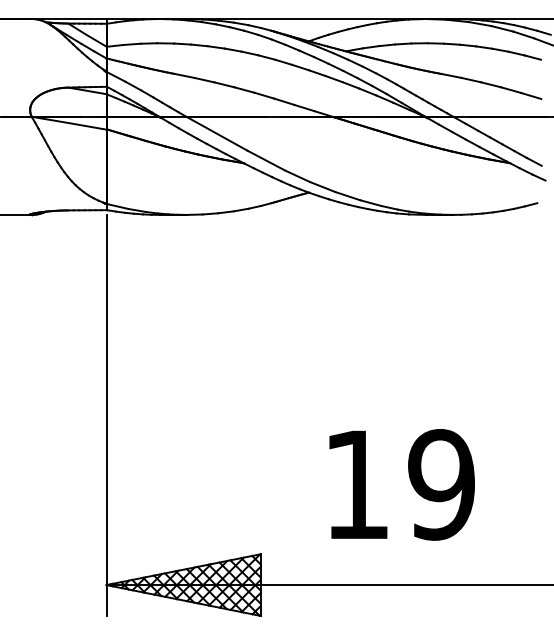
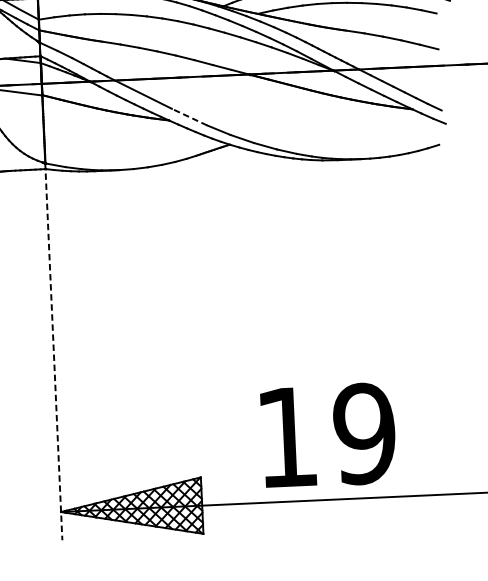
line: (265, 160) -> (188, 117), solid -> dashed
line: (106, 415) -> (53, 356), solid -> dashed
text: (401, 484) -> (327, 435), moved

